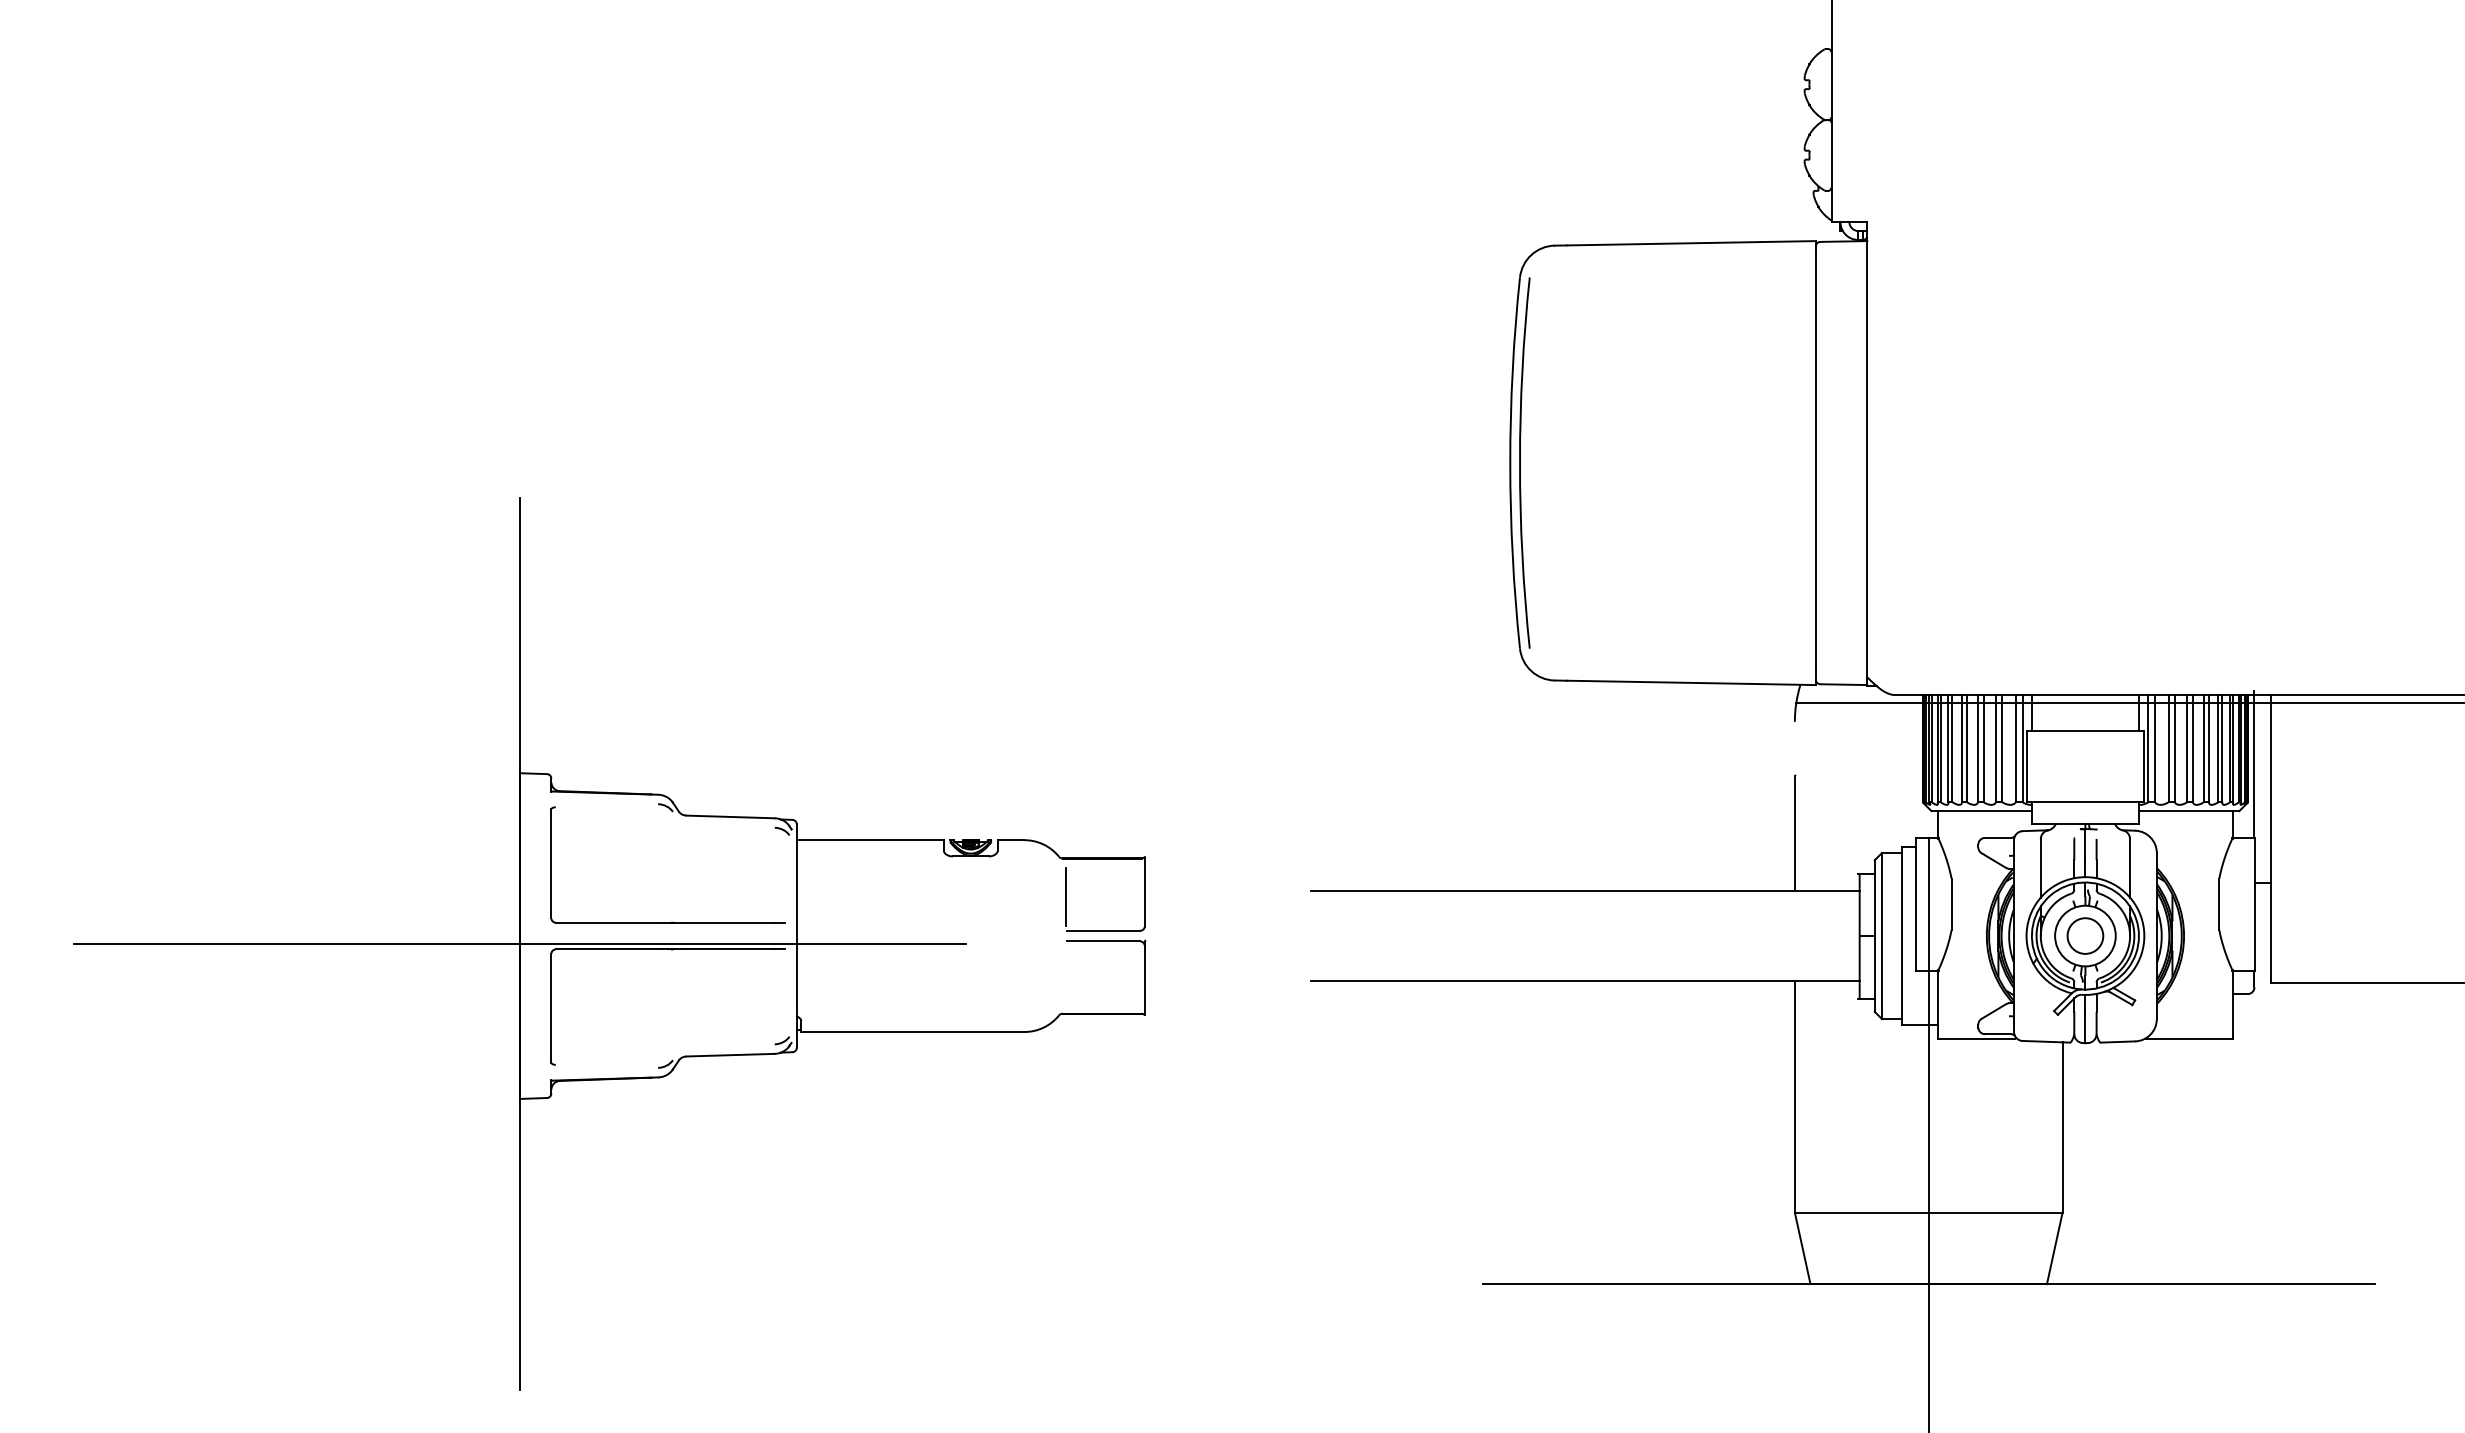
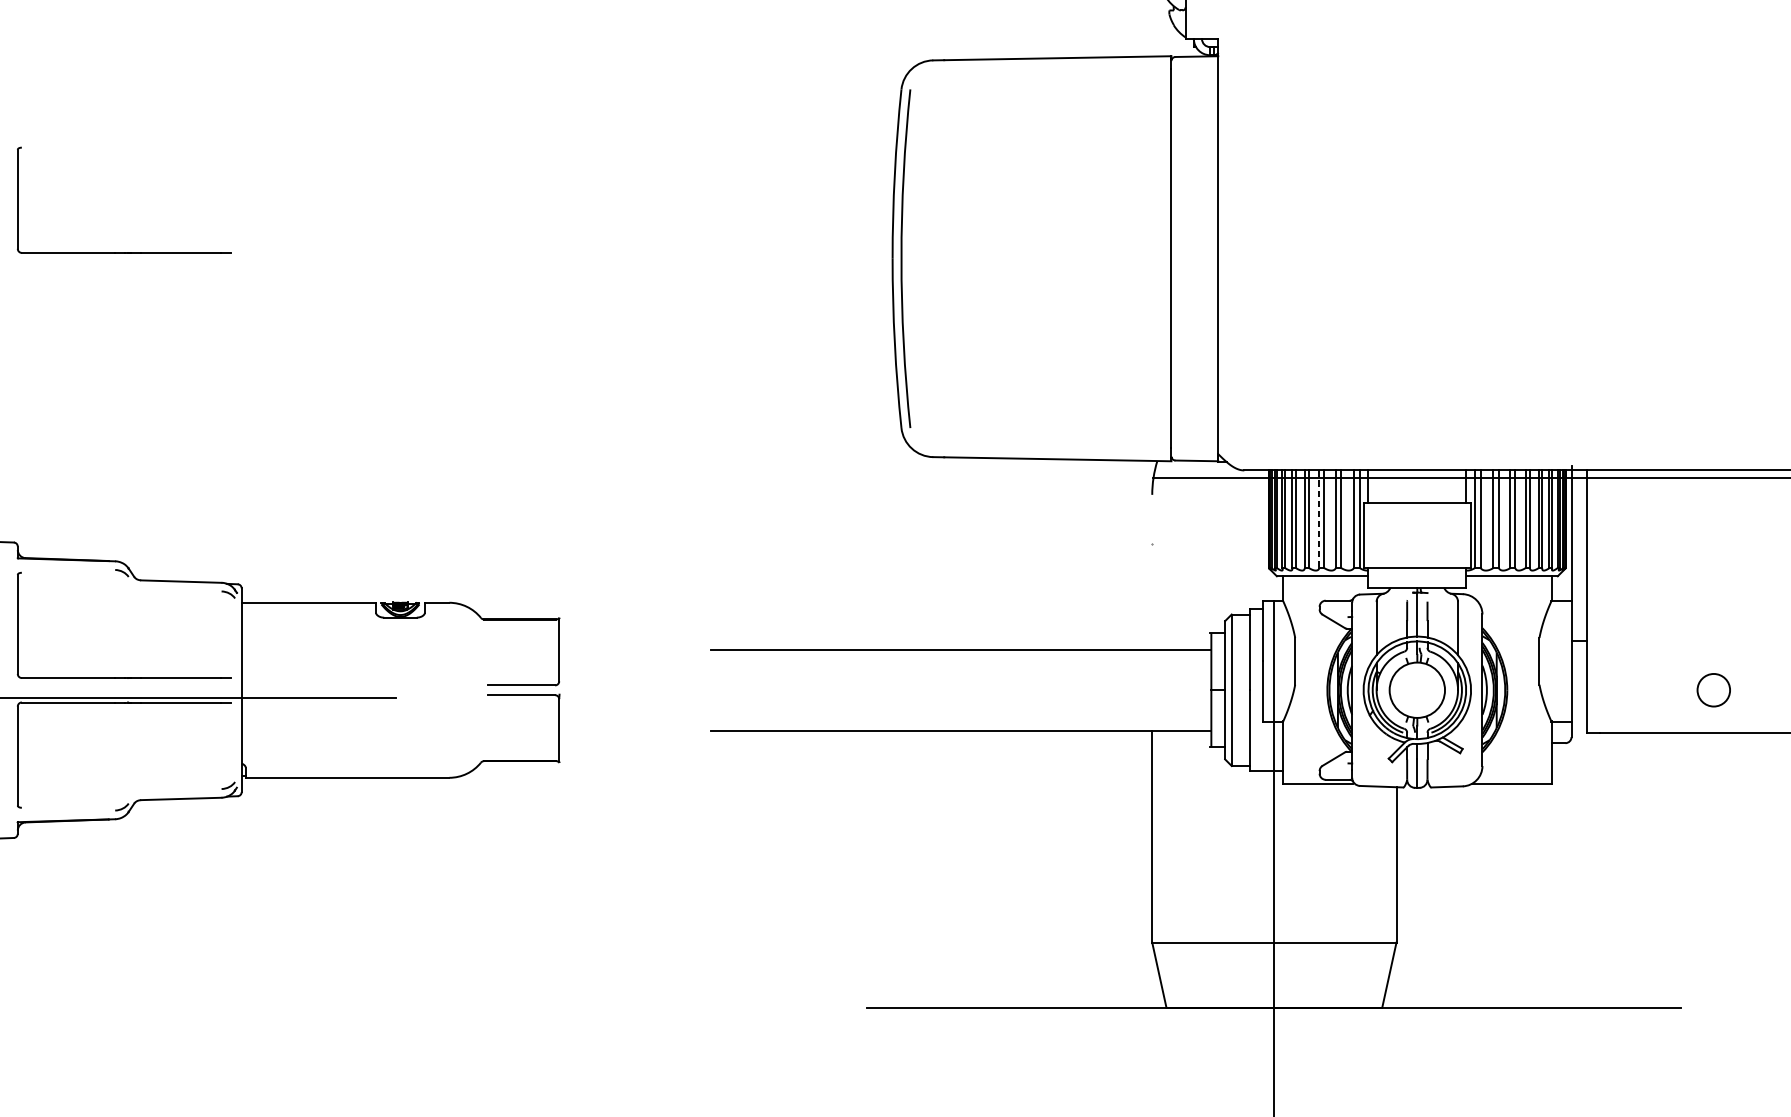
part: (671, 455) -> (127, 251), added
line: (1978, 748) -> (1319, 519), solid -> dashed
line: (1794, 833) -> (1151, 596), removed
line: (1065, 897) -> (486, 655), removed
circle: (2085, 935) -> (1713, 689), moved

